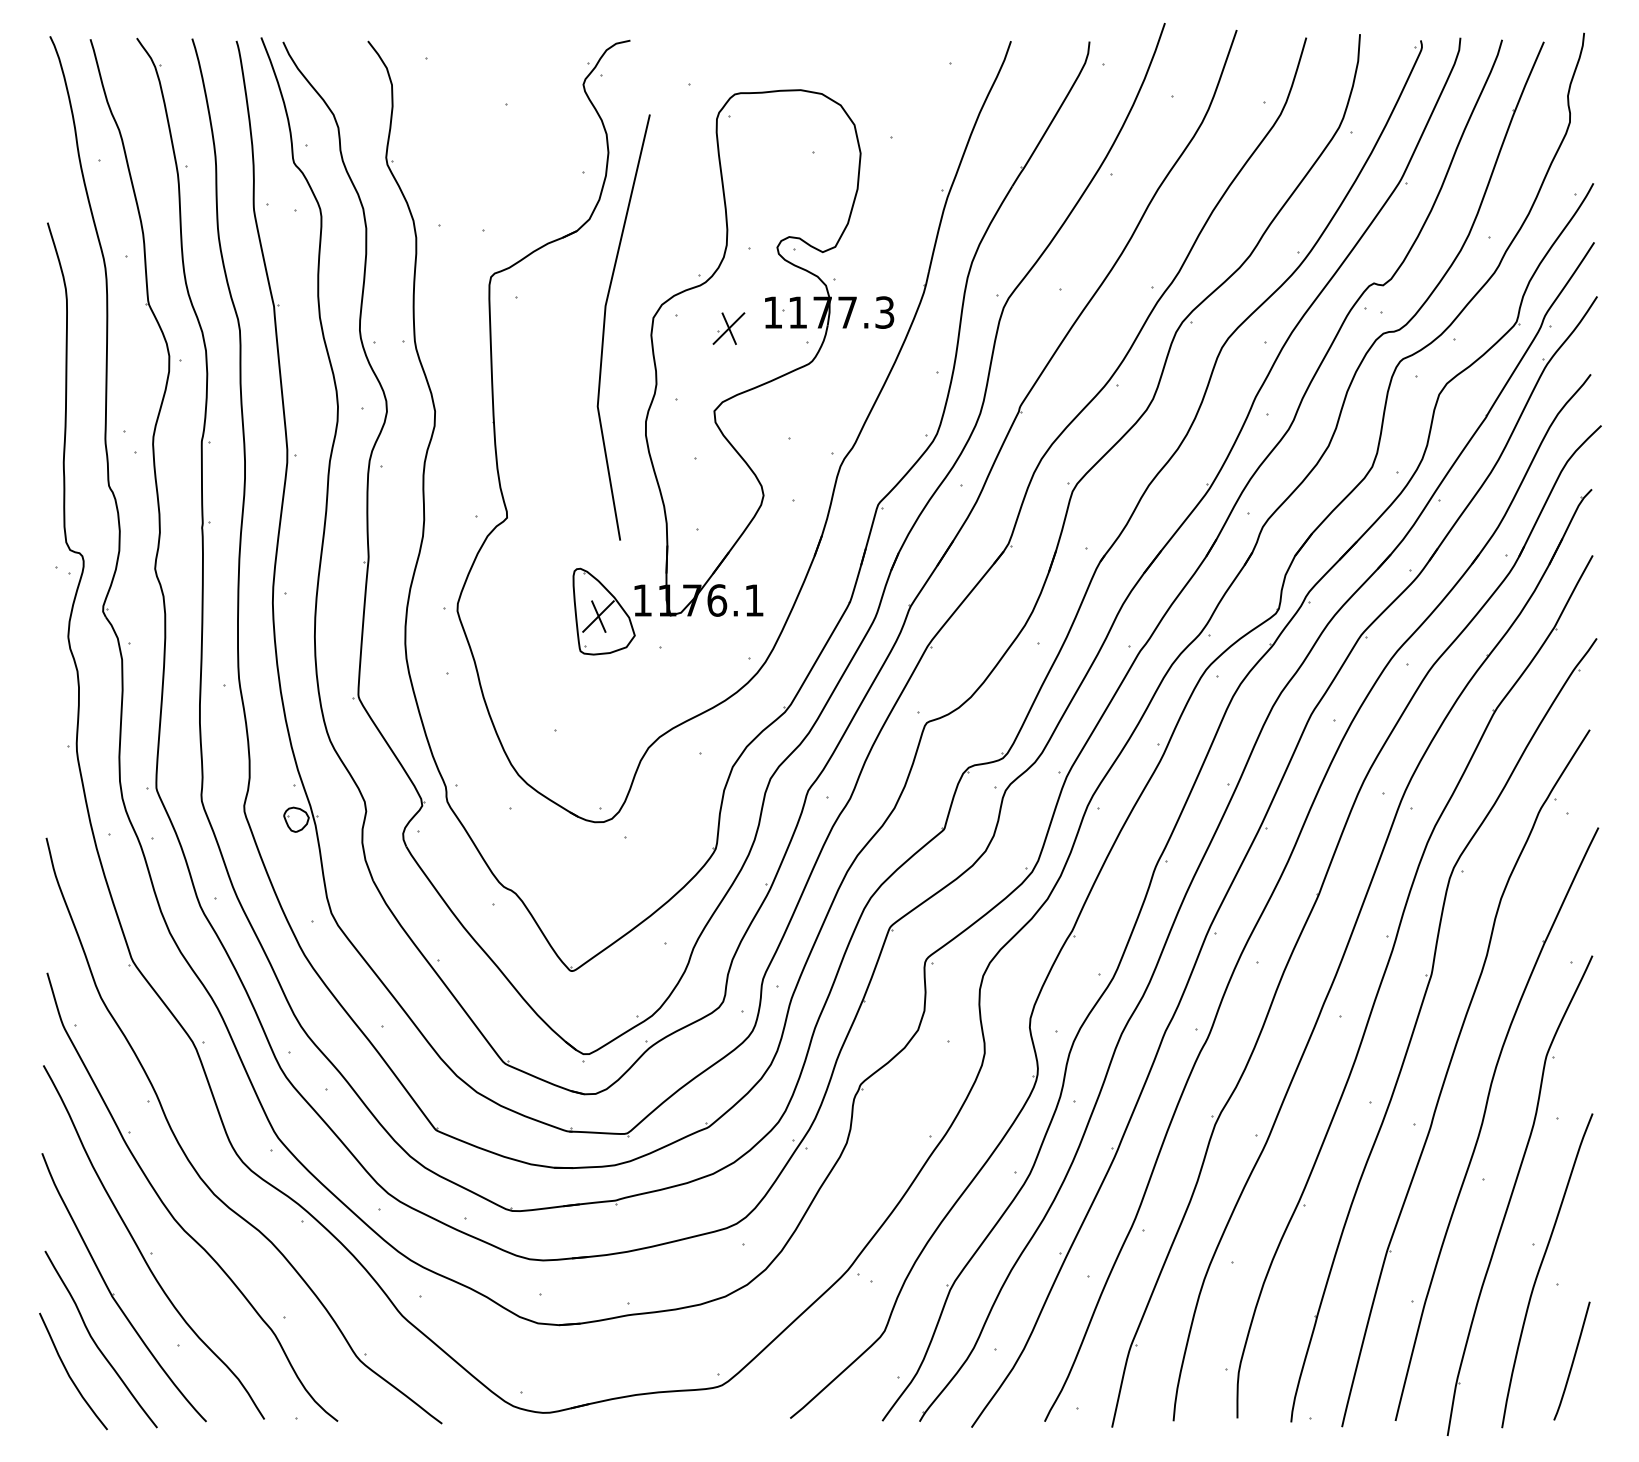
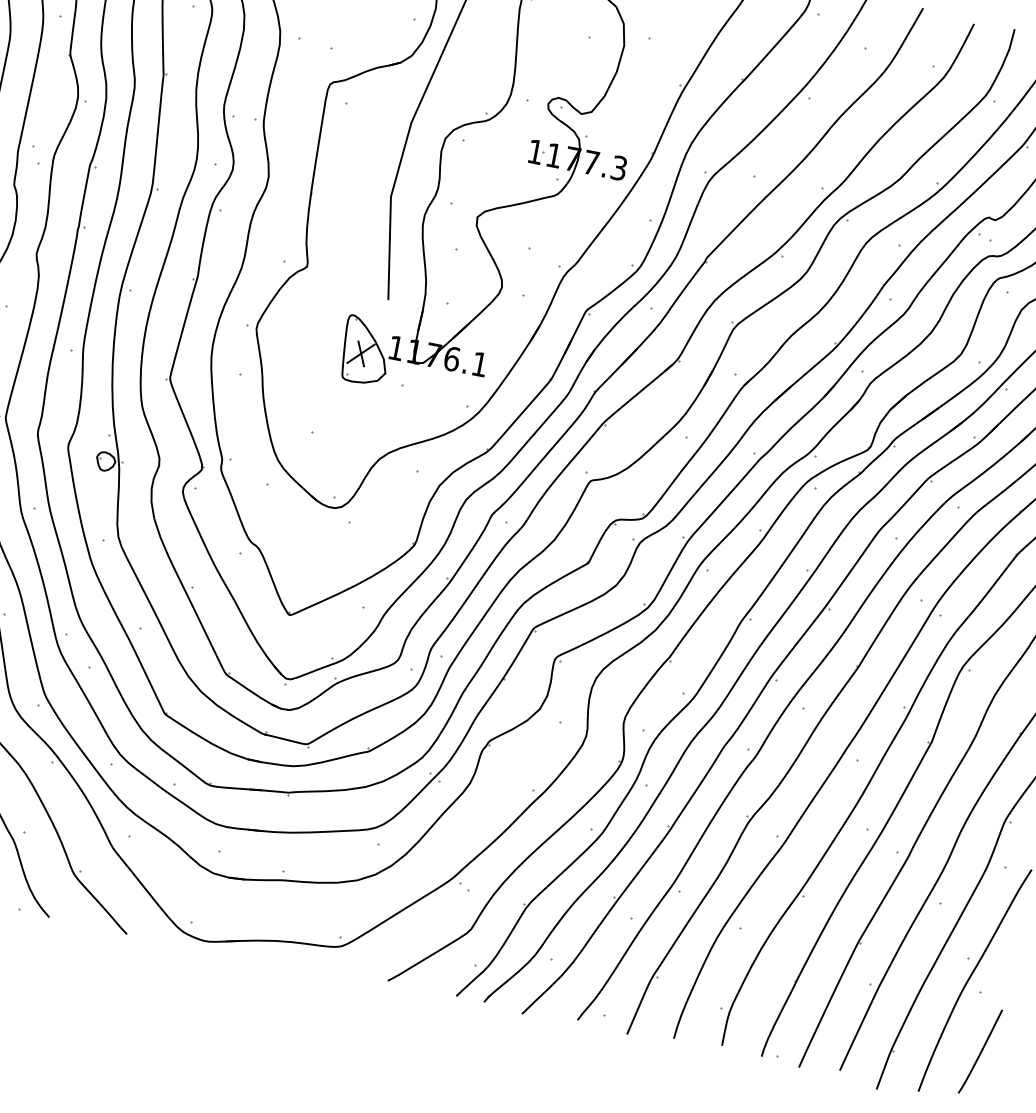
part: (728, 328) -> (500, 157), removed

